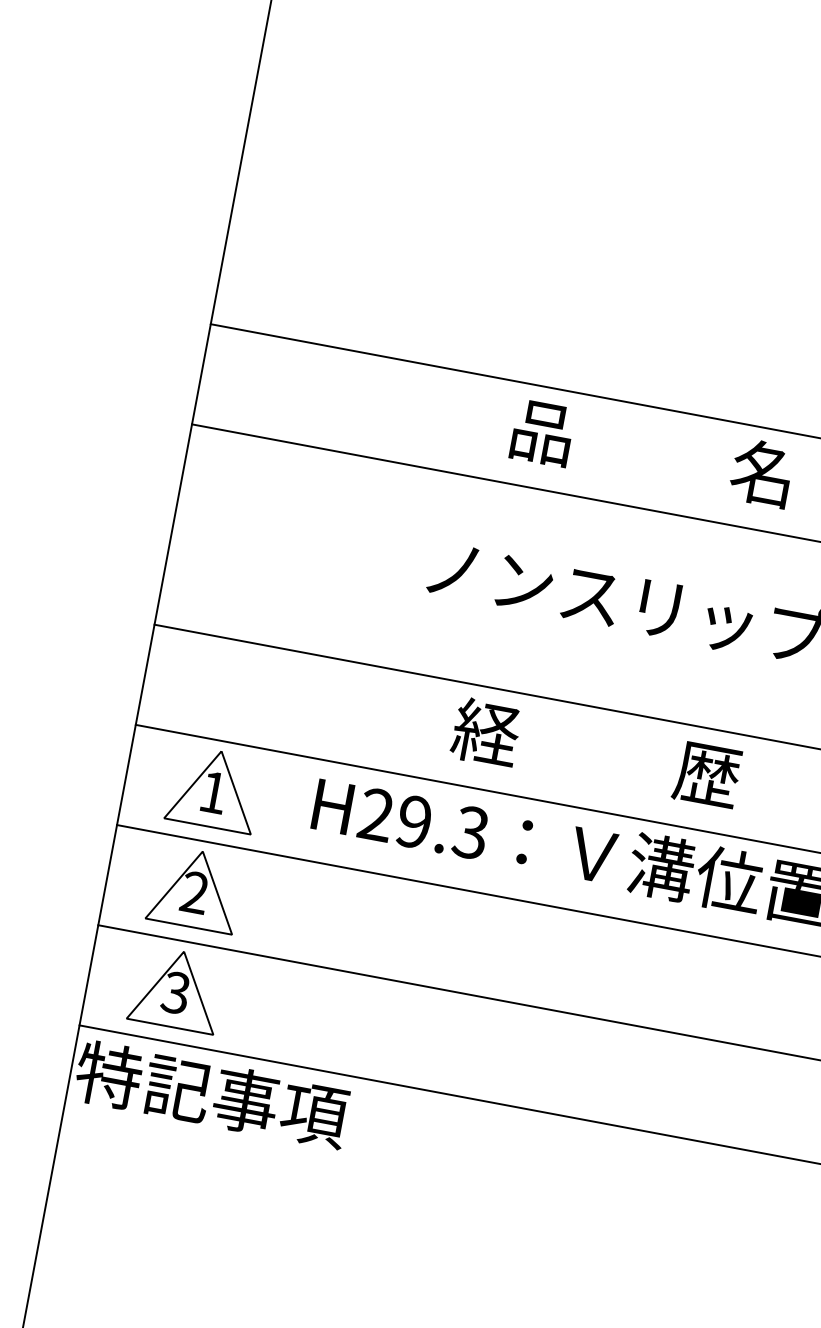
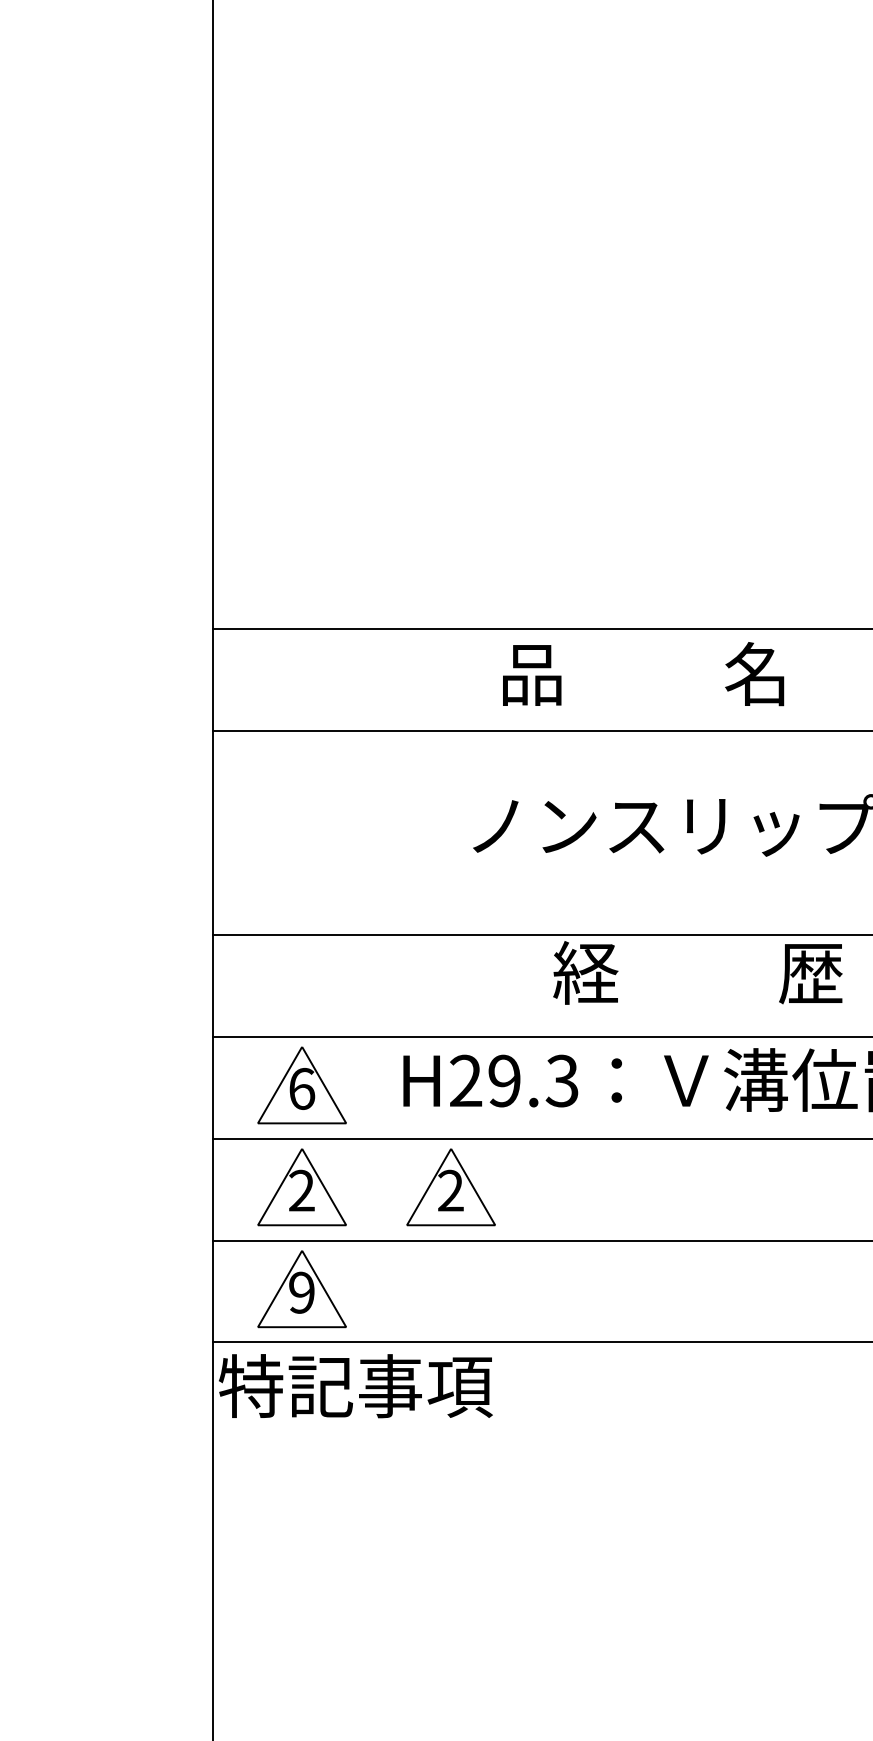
text: (652, 452) -> (643, 674), moved
text: (596, 752) -> (697, 972), moved
text: (214, 792) -> (302, 1088), 1 -> 6
part: (341, 916) -> (450, 1187), added
text: (175, 992) -> (301, 1292), 3 -> 9

